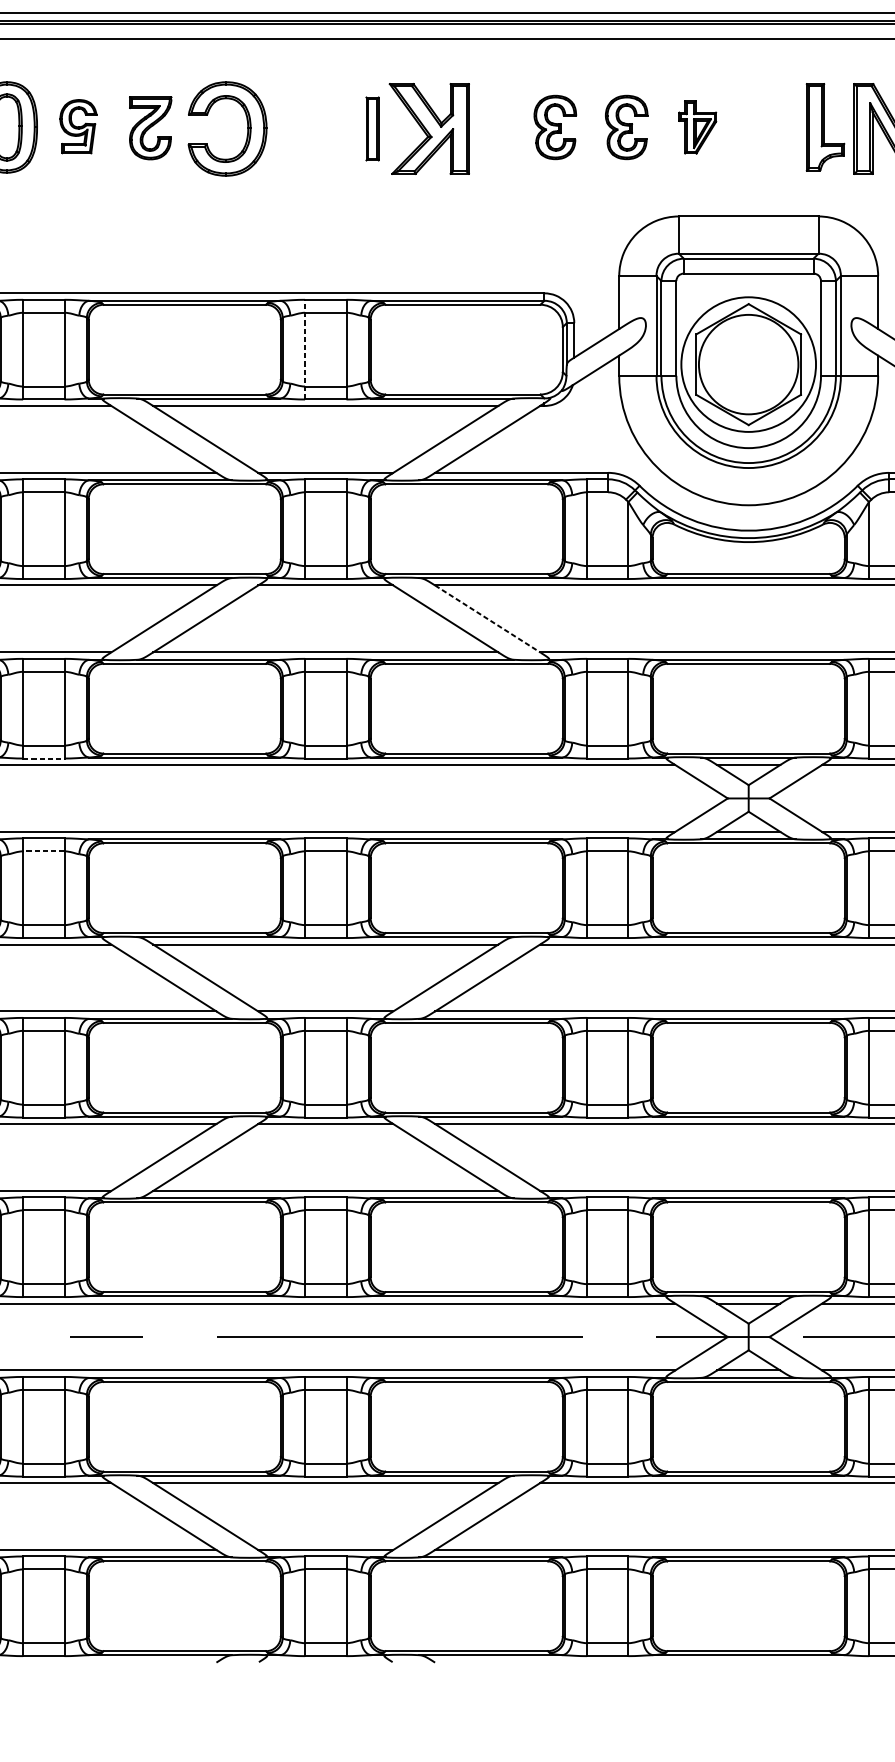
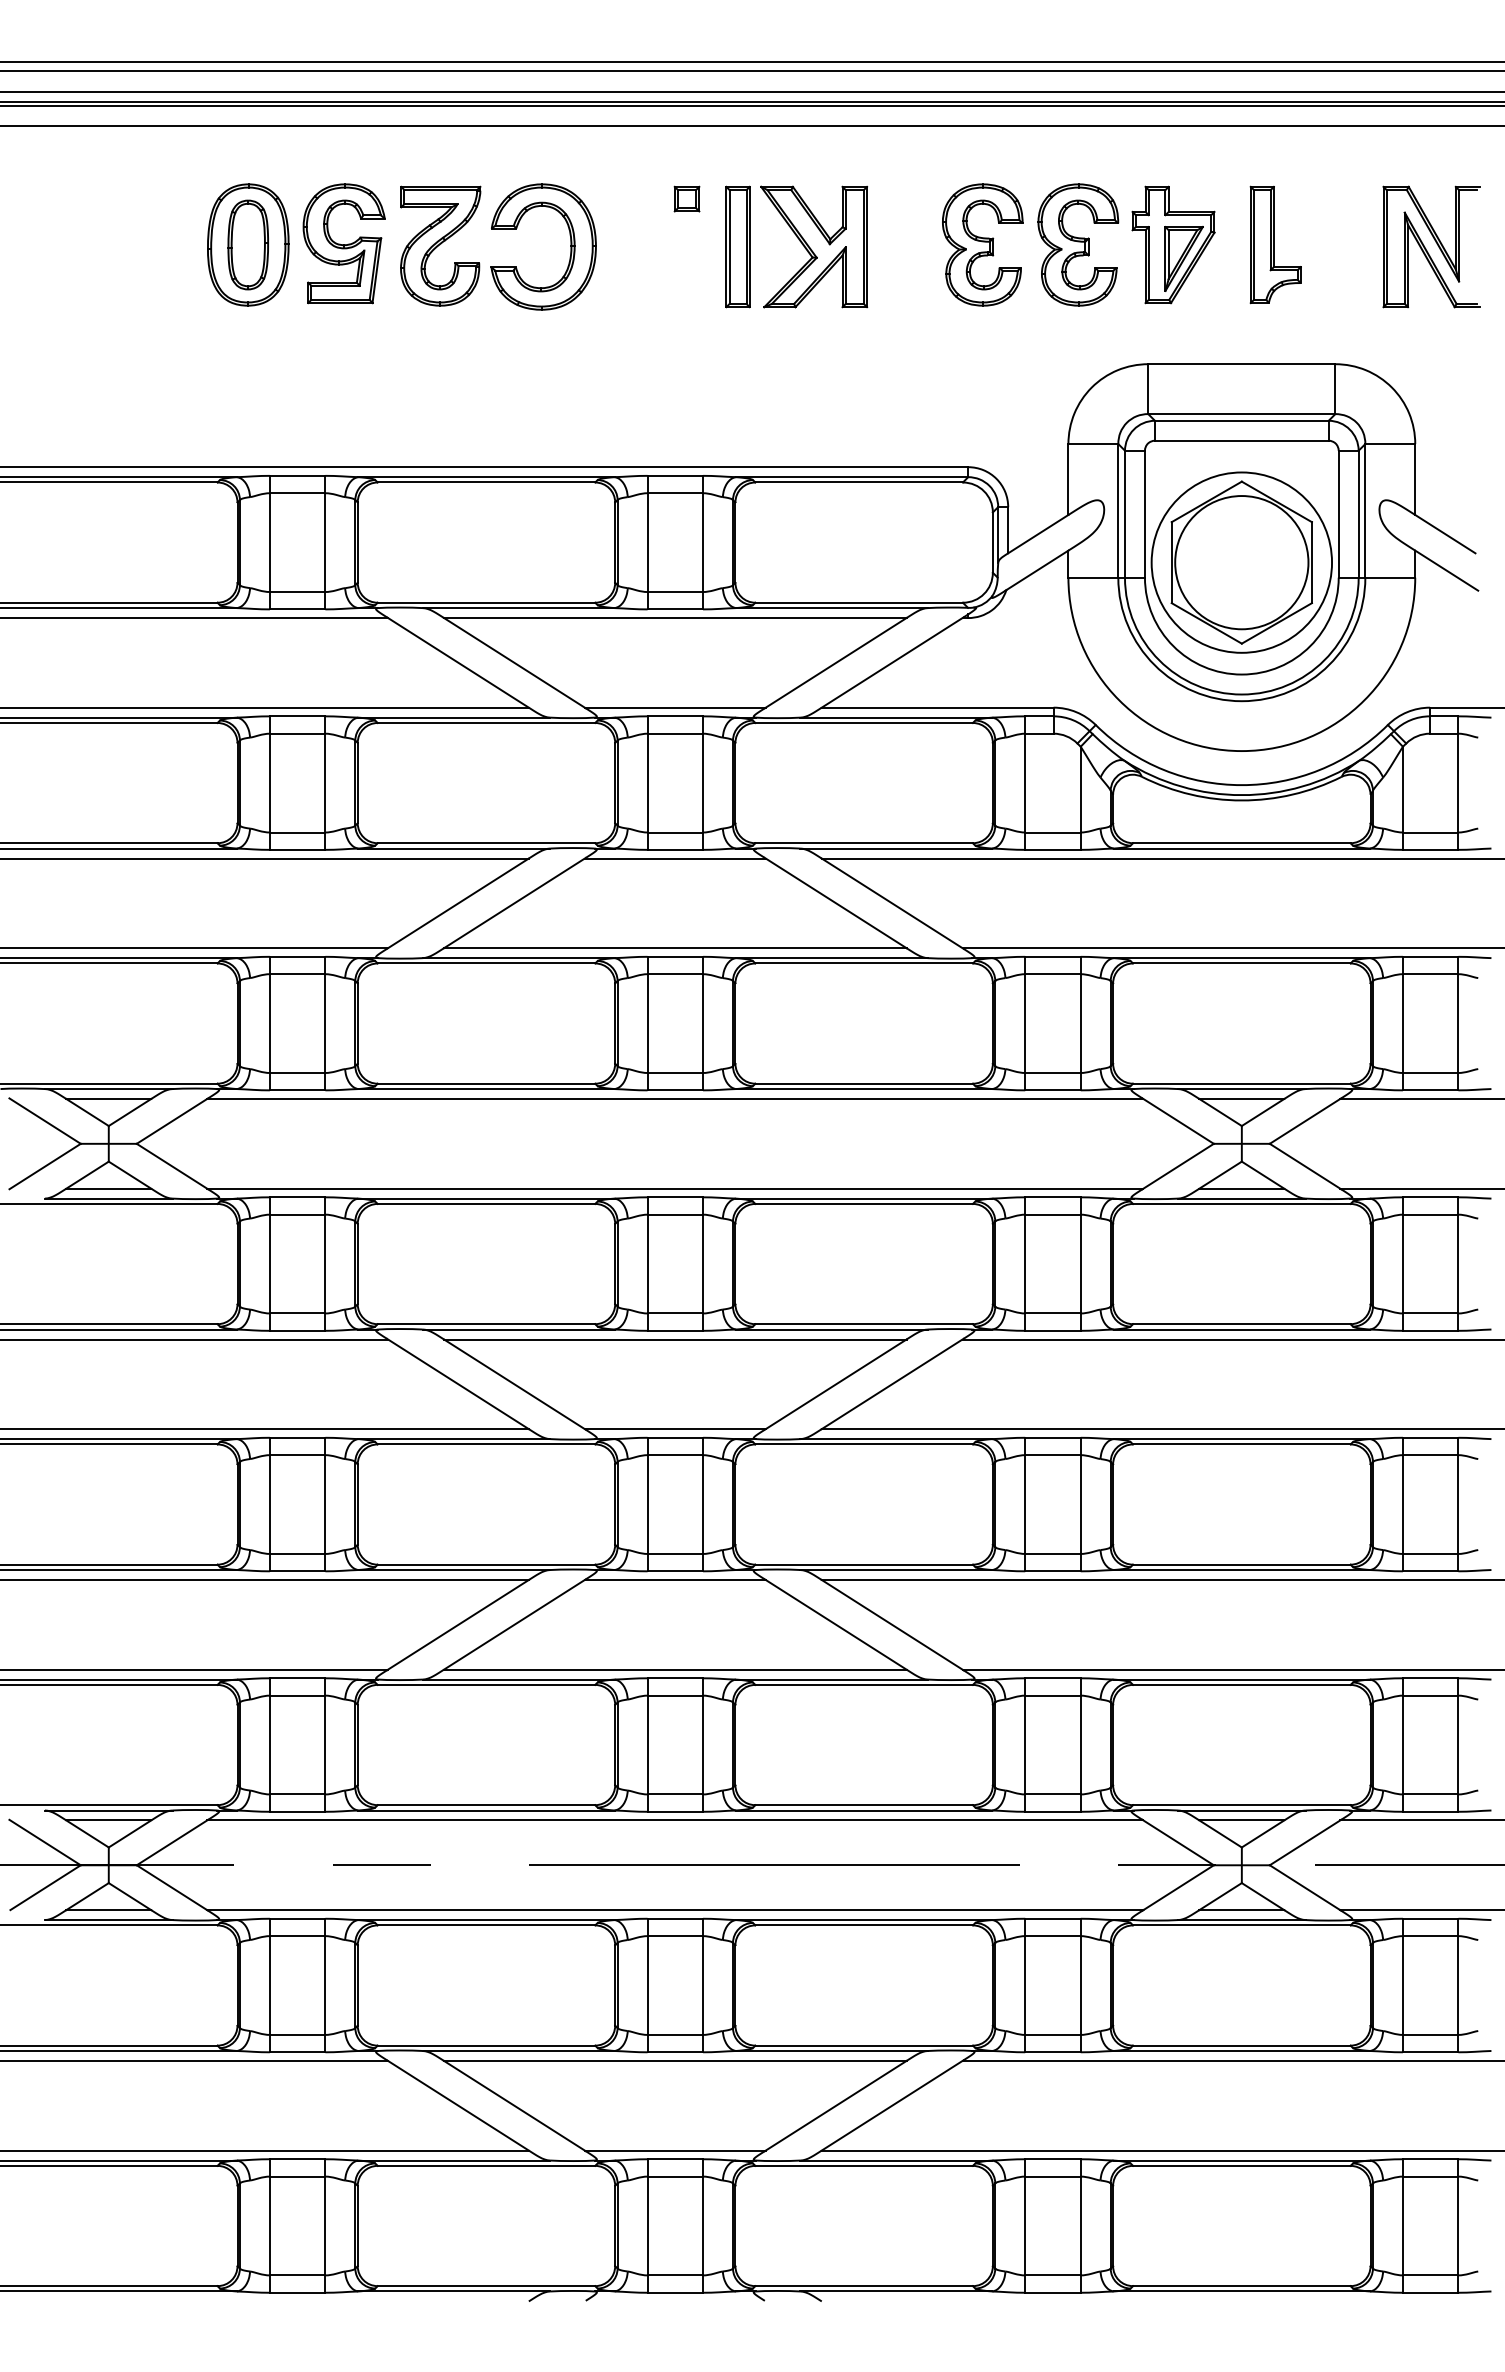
part: (334, 92) -> (686, 198), added
part: (78, 126) -> (343, 243), size x1.67
part: (150, 127) -> (440, 245), size x1.43
part: (555, 127) -> (982, 244), size x1.43
part: (626, 127) -> (1078, 244), size x1.43
part: (697, 127) -> (1173, 244), size x1.67
part: (825, 127) -> (1275, 244), moved
part: (372, 128) -> (737, 246), size x1.43
line: (305, 349) -> (647, 542), dashed -> solid
line: (488, 619) -> (893, 903), dashed -> solid
line: (43, 758) -> (297, 1090), dashed -> solid
line: (43, 851) -> (297, 1214), dashed -> solid

